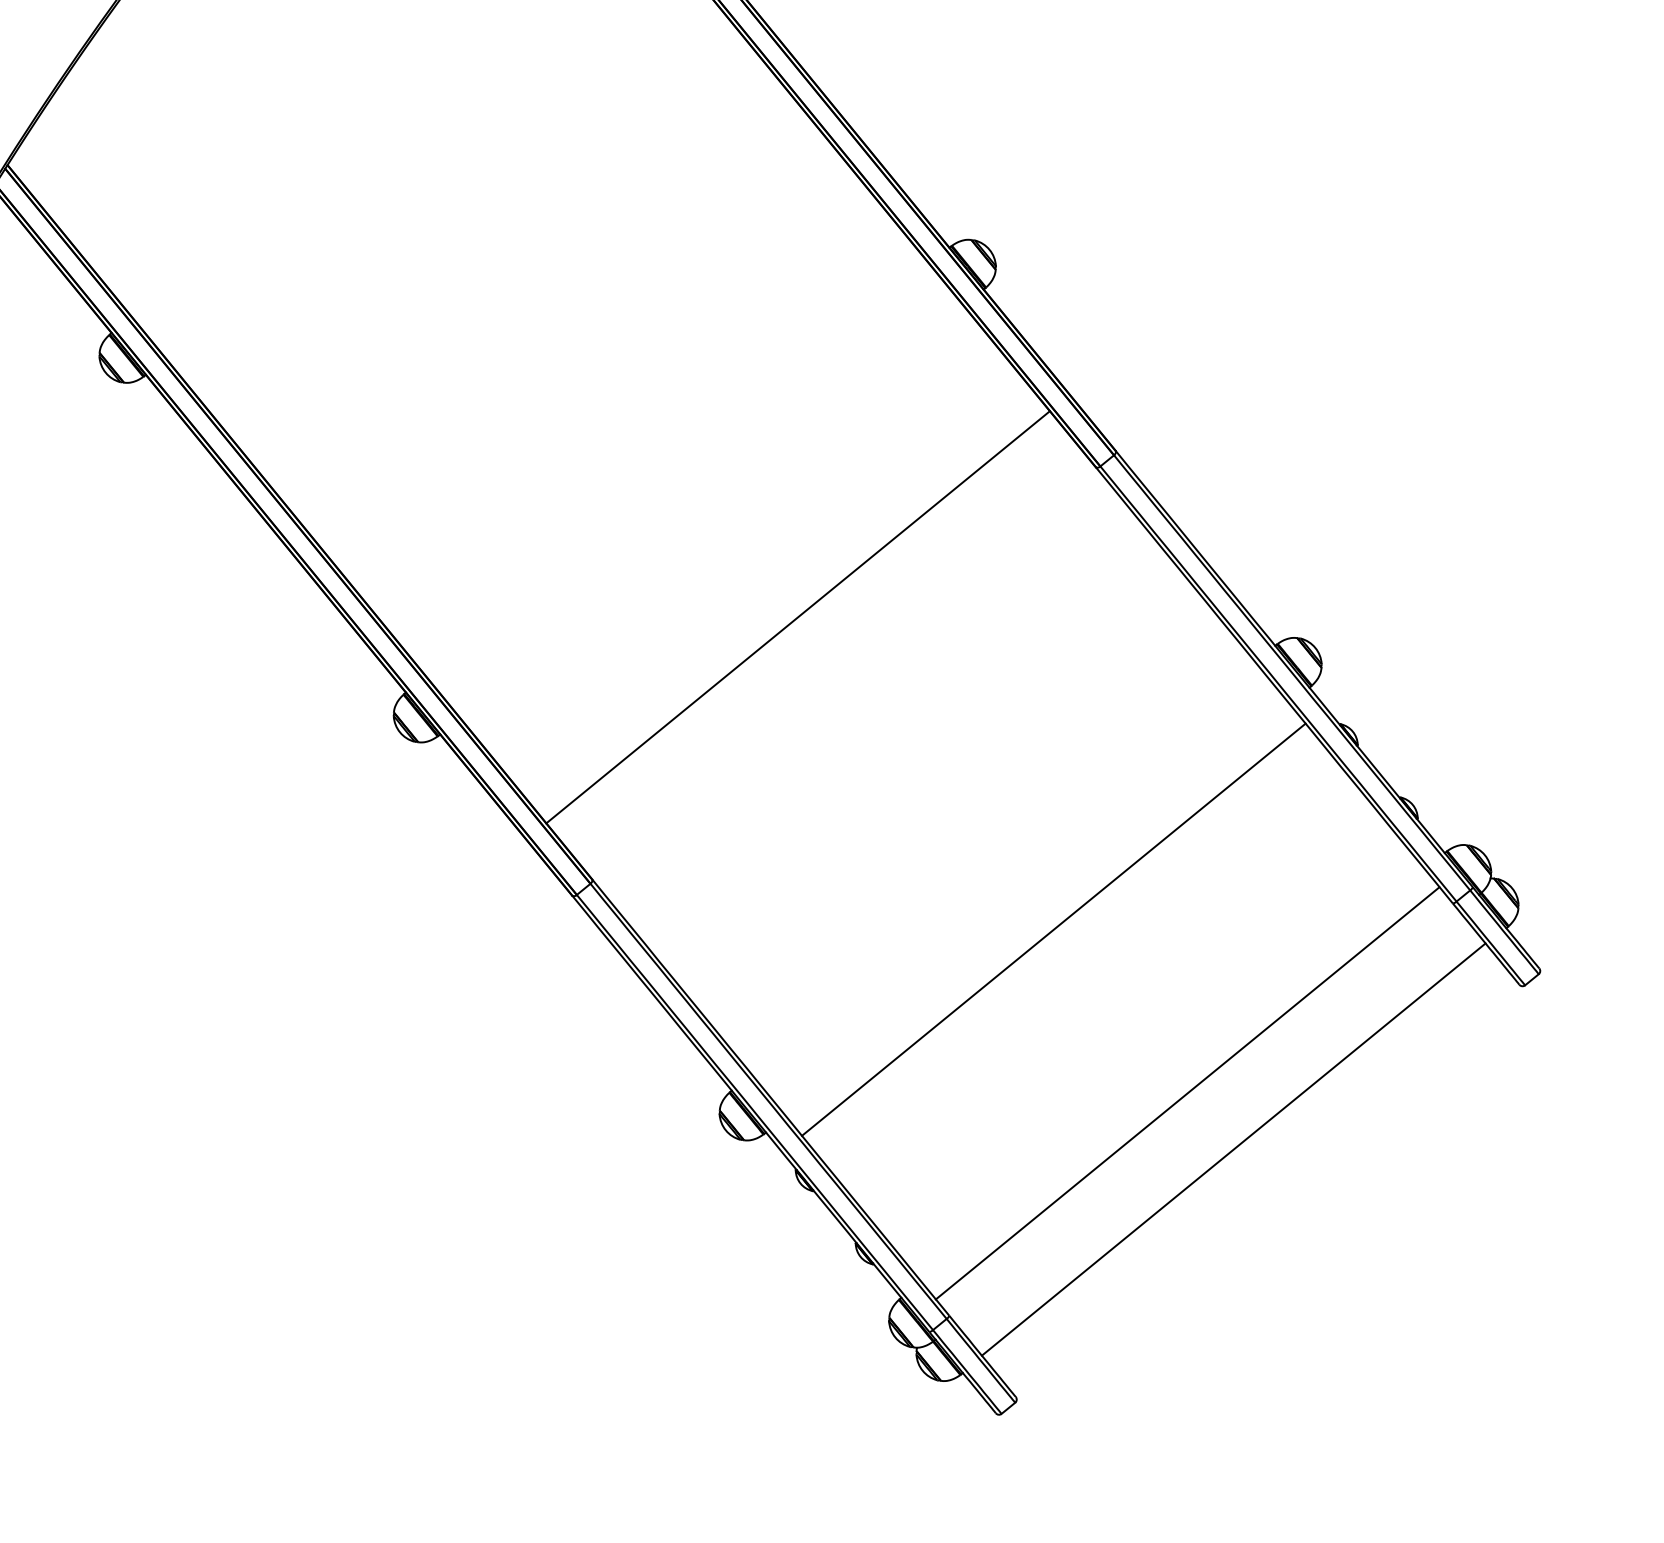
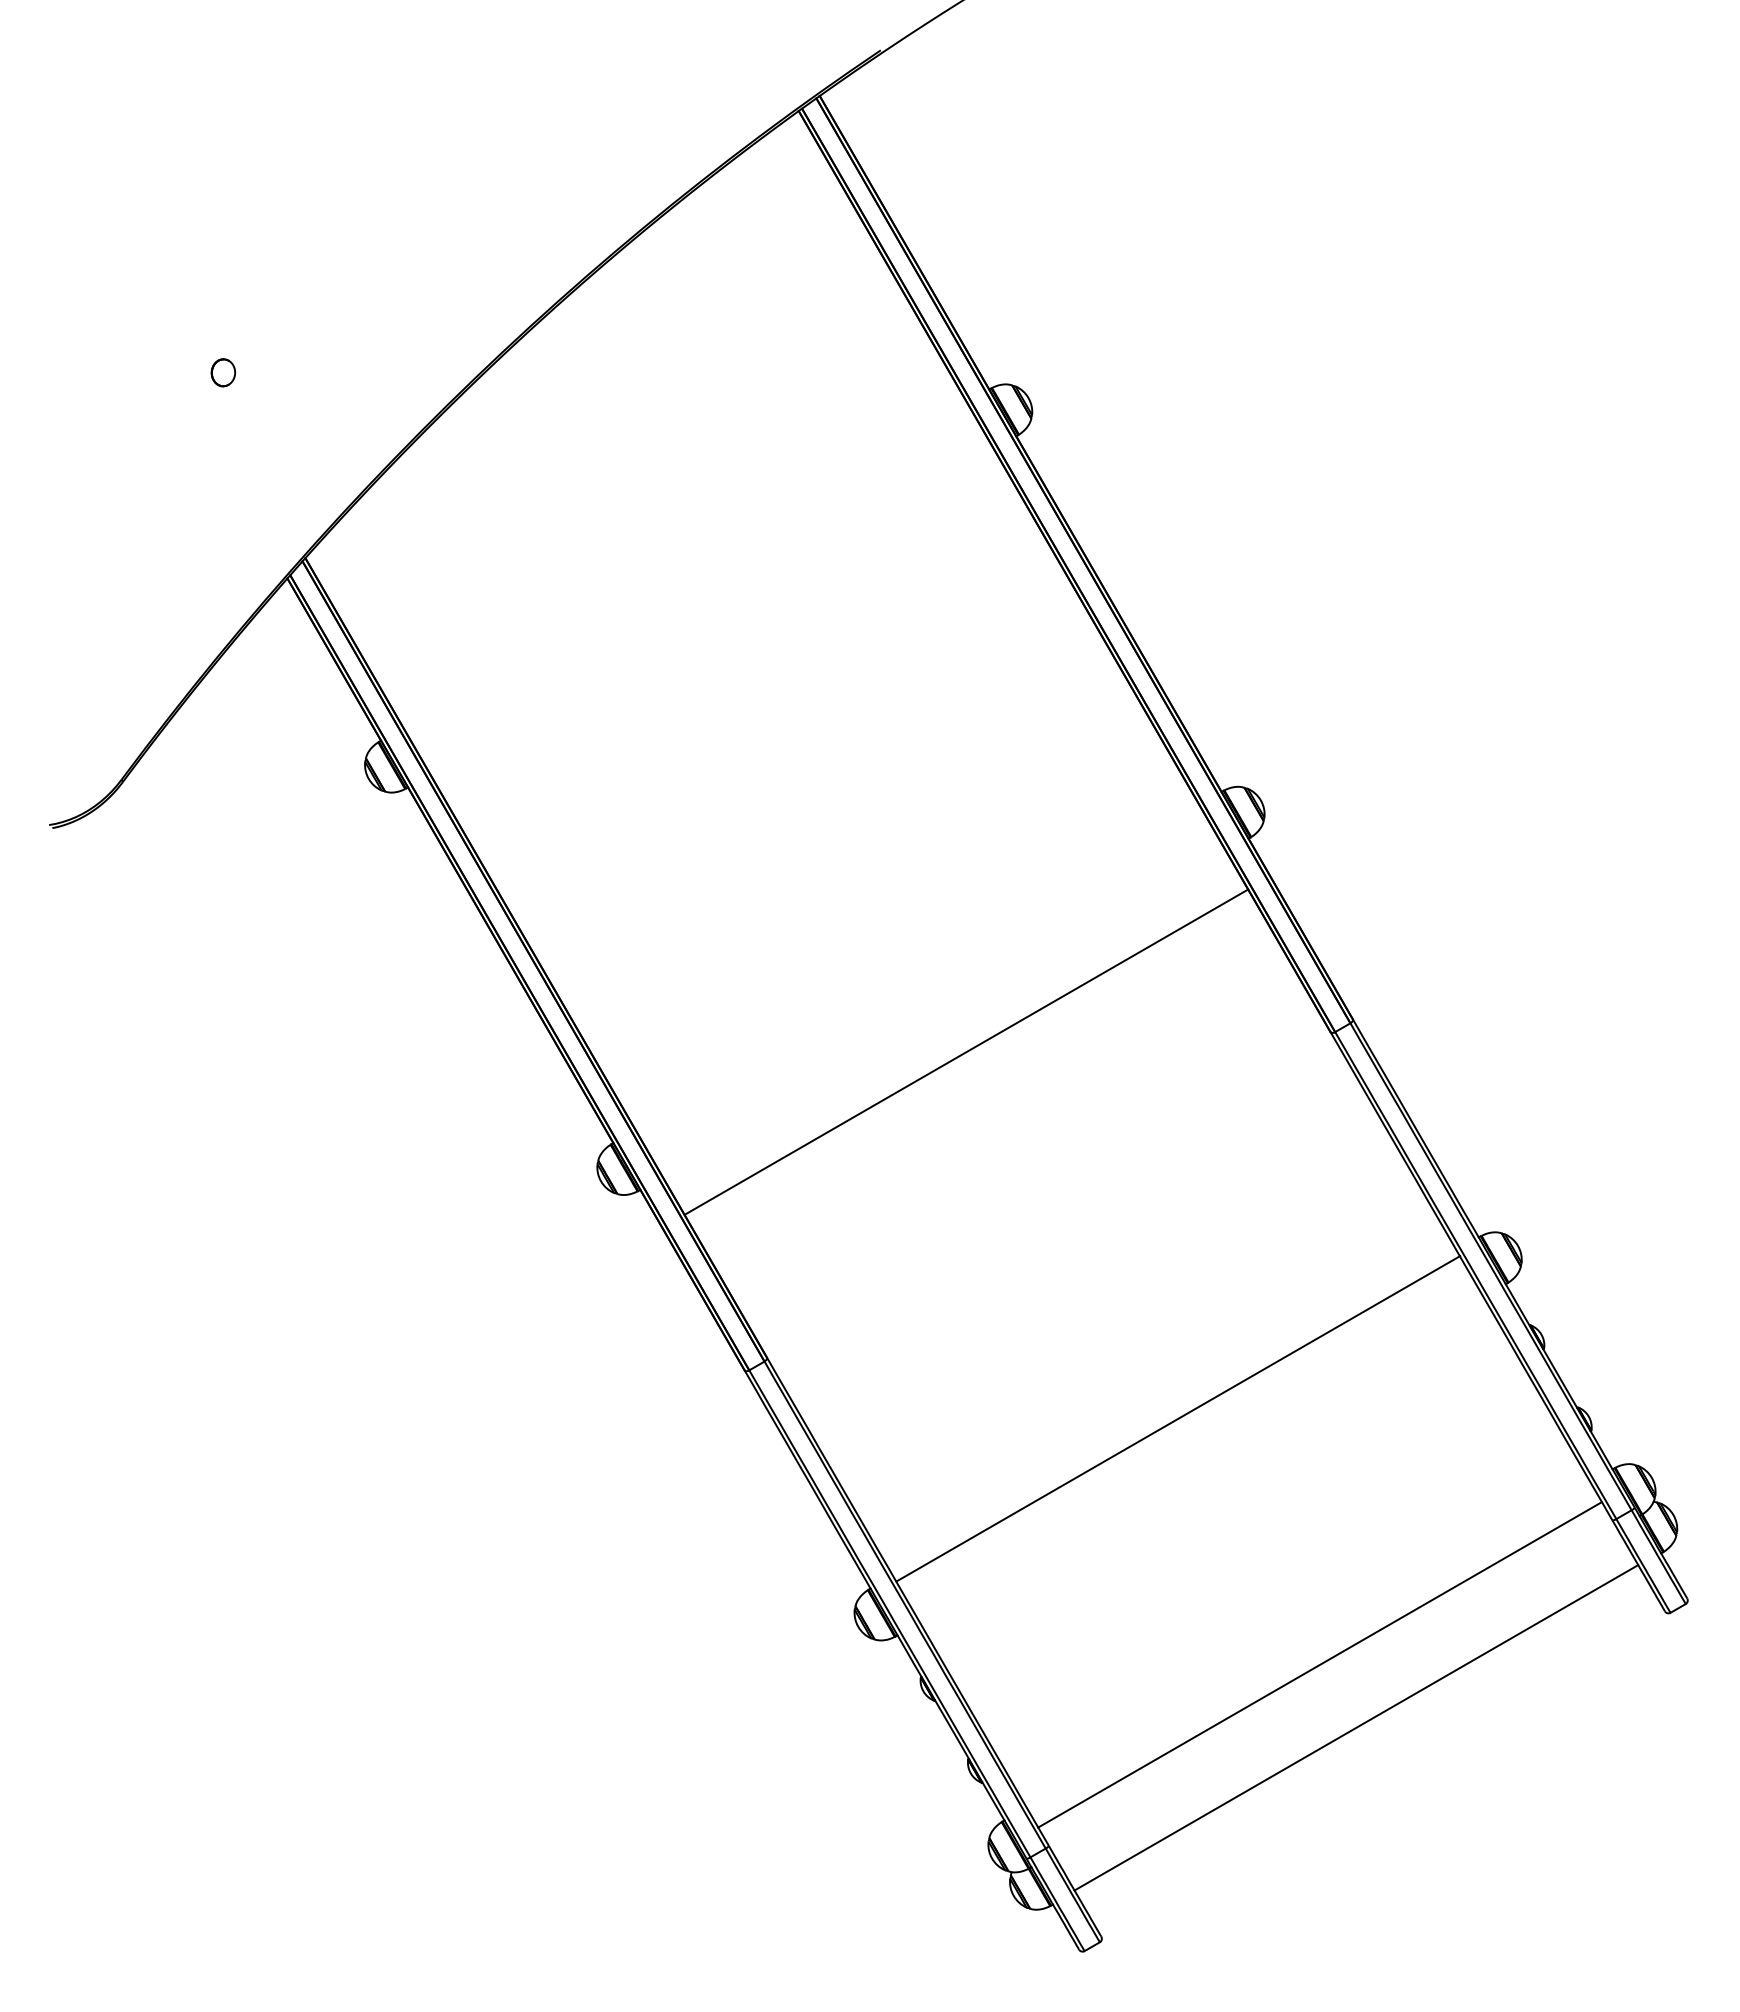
line: (798, 616) -> (966, 1051), moved
line: (1053, 929) -> (1178, 1418), moved

